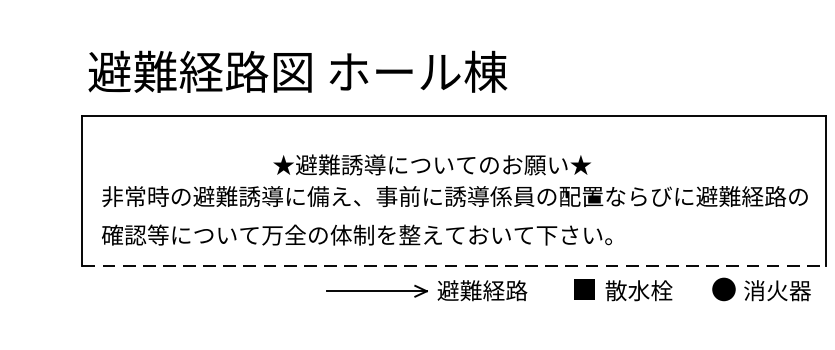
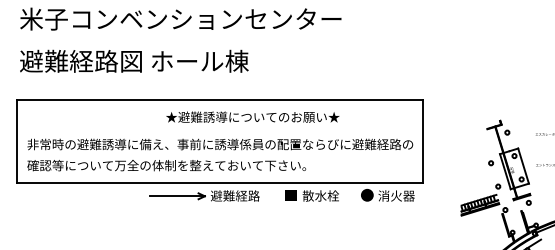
text: (298, 70) -> (134, 60), moved
text: (431, 163) -> (252, 116), moved
line: (455, 266) -> (220, 182), dashed -> solid

